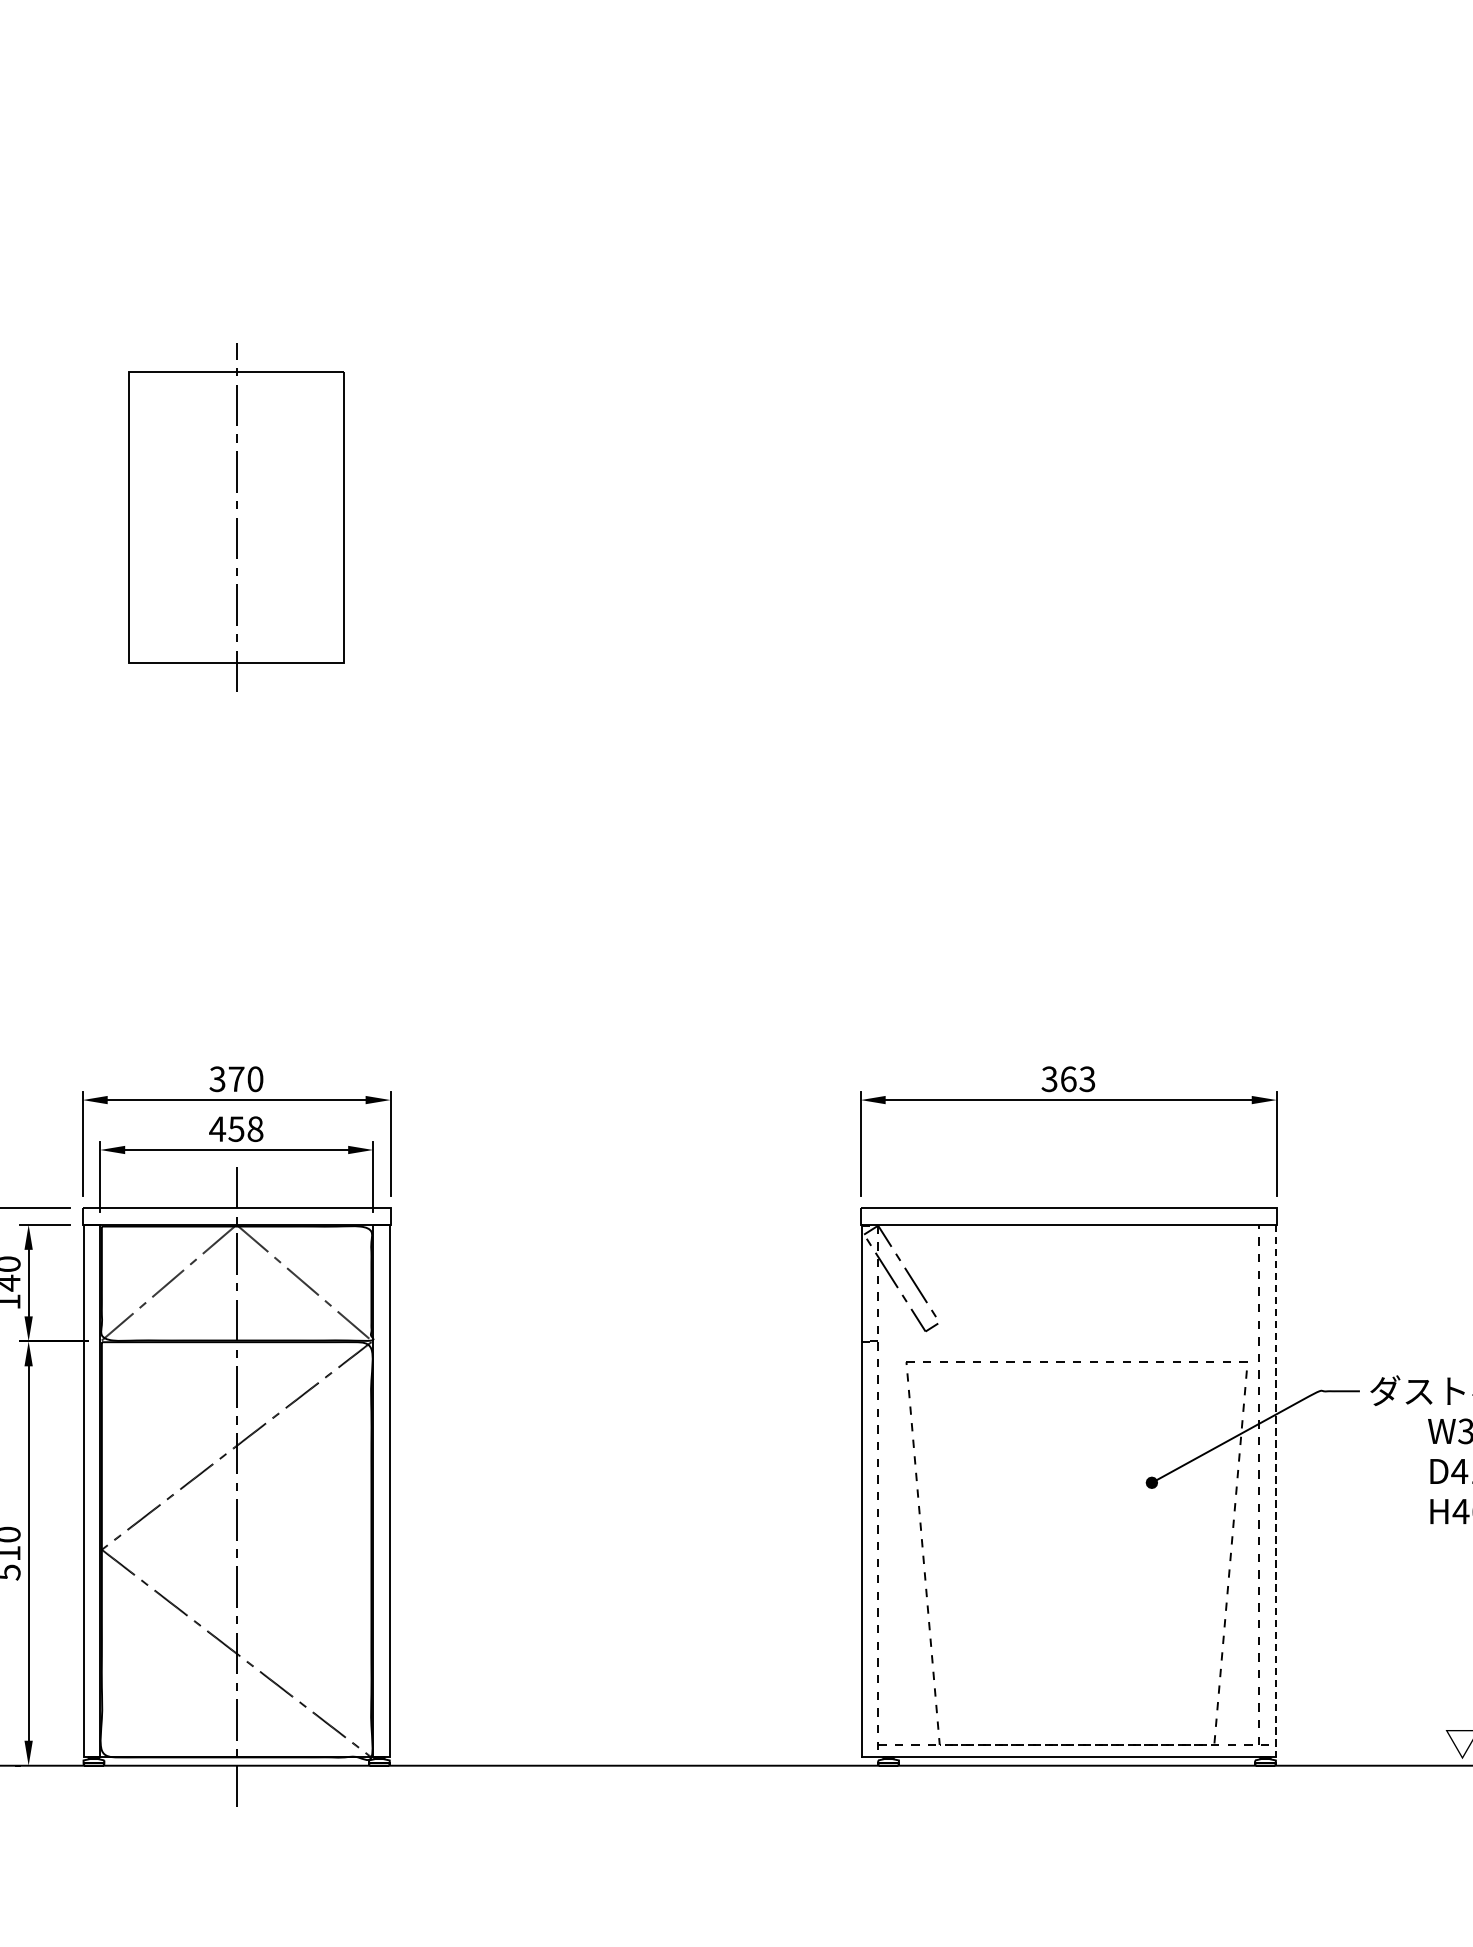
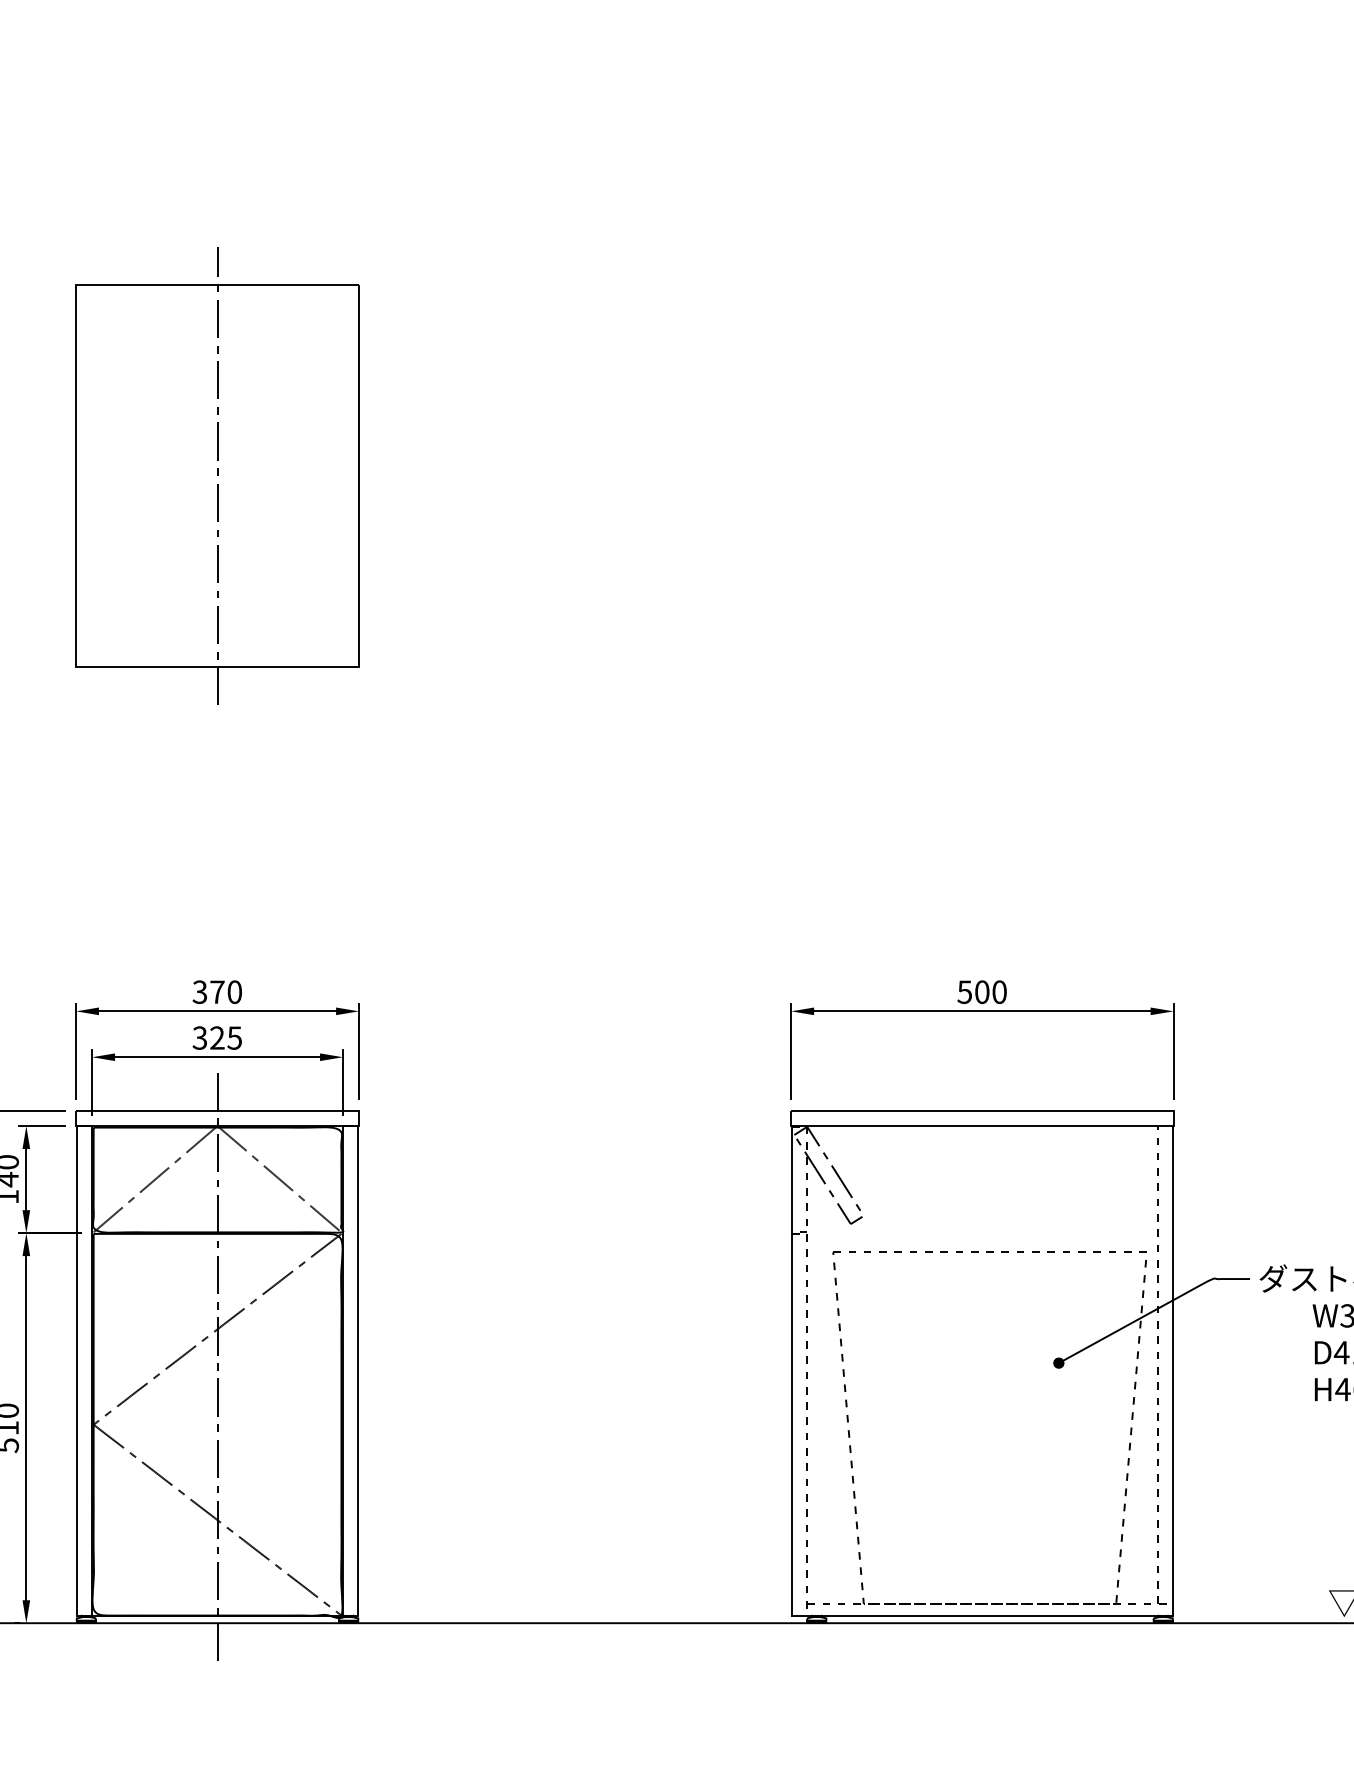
part: (236, 517) -> (217, 475), size x1.43
text: (1067, 1078) -> (981, 991), 363 -> 500
text: (236, 1128) -> (217, 1037), 458 -> 325
line: (1275, 1490) -> (1172, 1370), dashed -> solid

